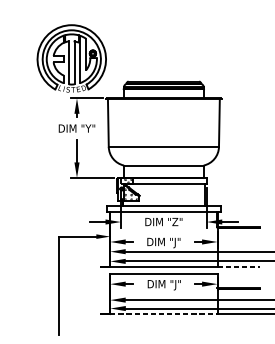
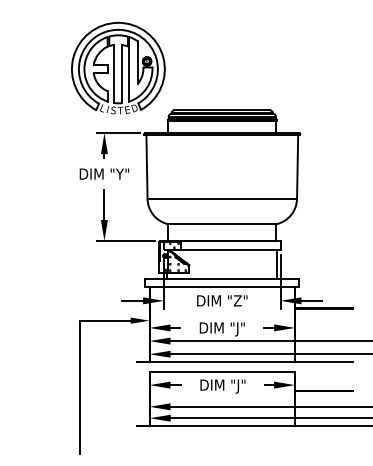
part: (71, 58) -> (118, 68), moved
line: (239, 266) -> (324, 361), dashed -> solid
line: (164, 314) -> (222, 426), dashed -> solid

